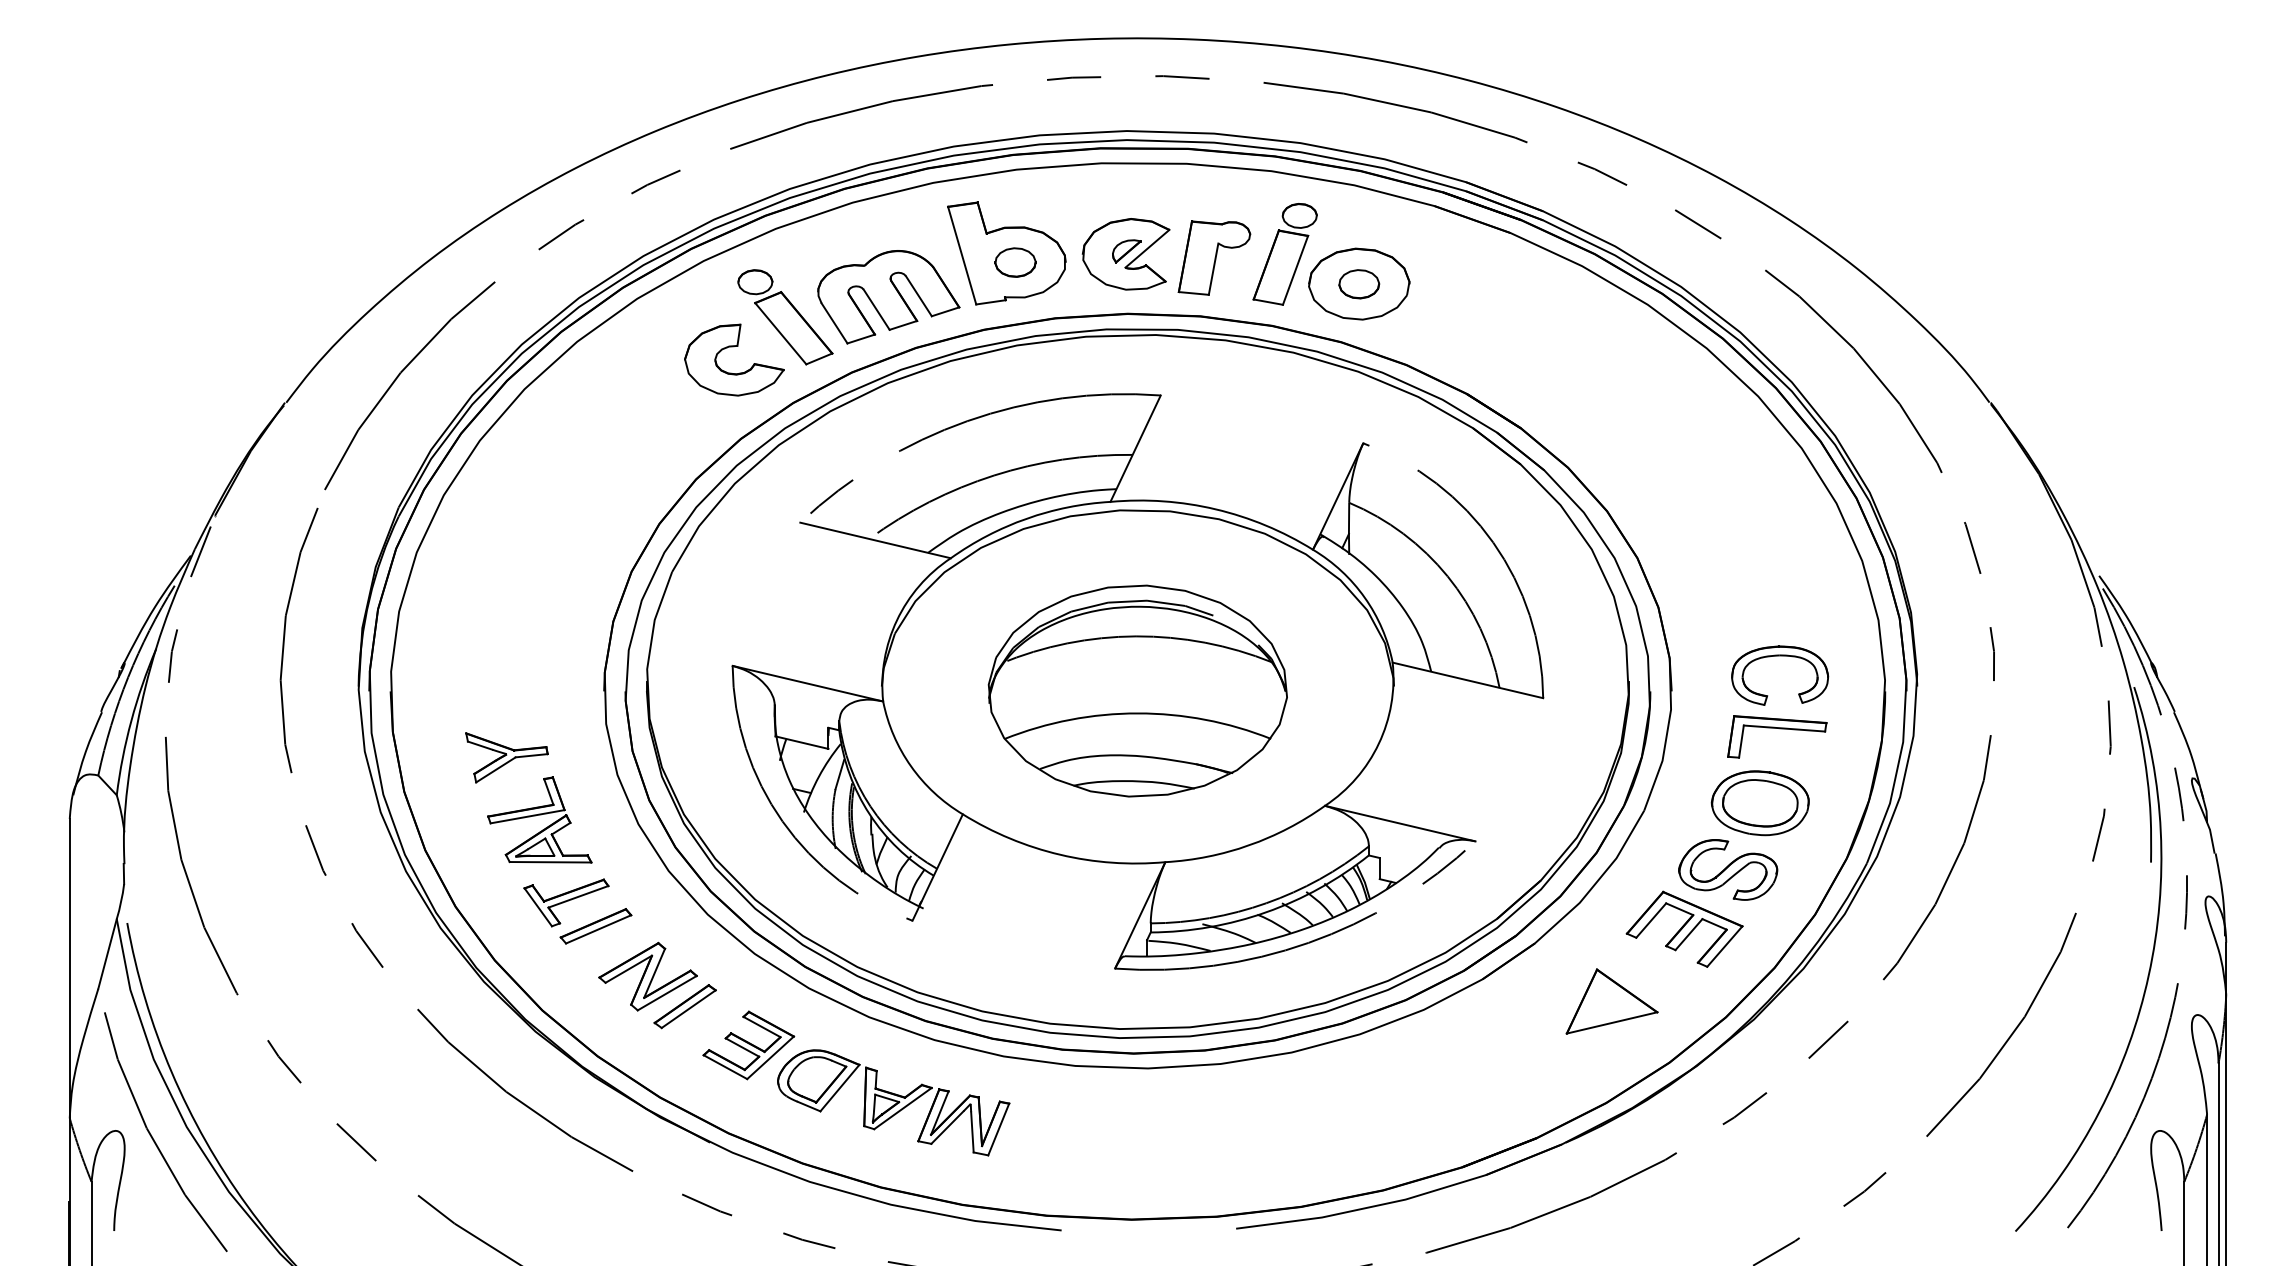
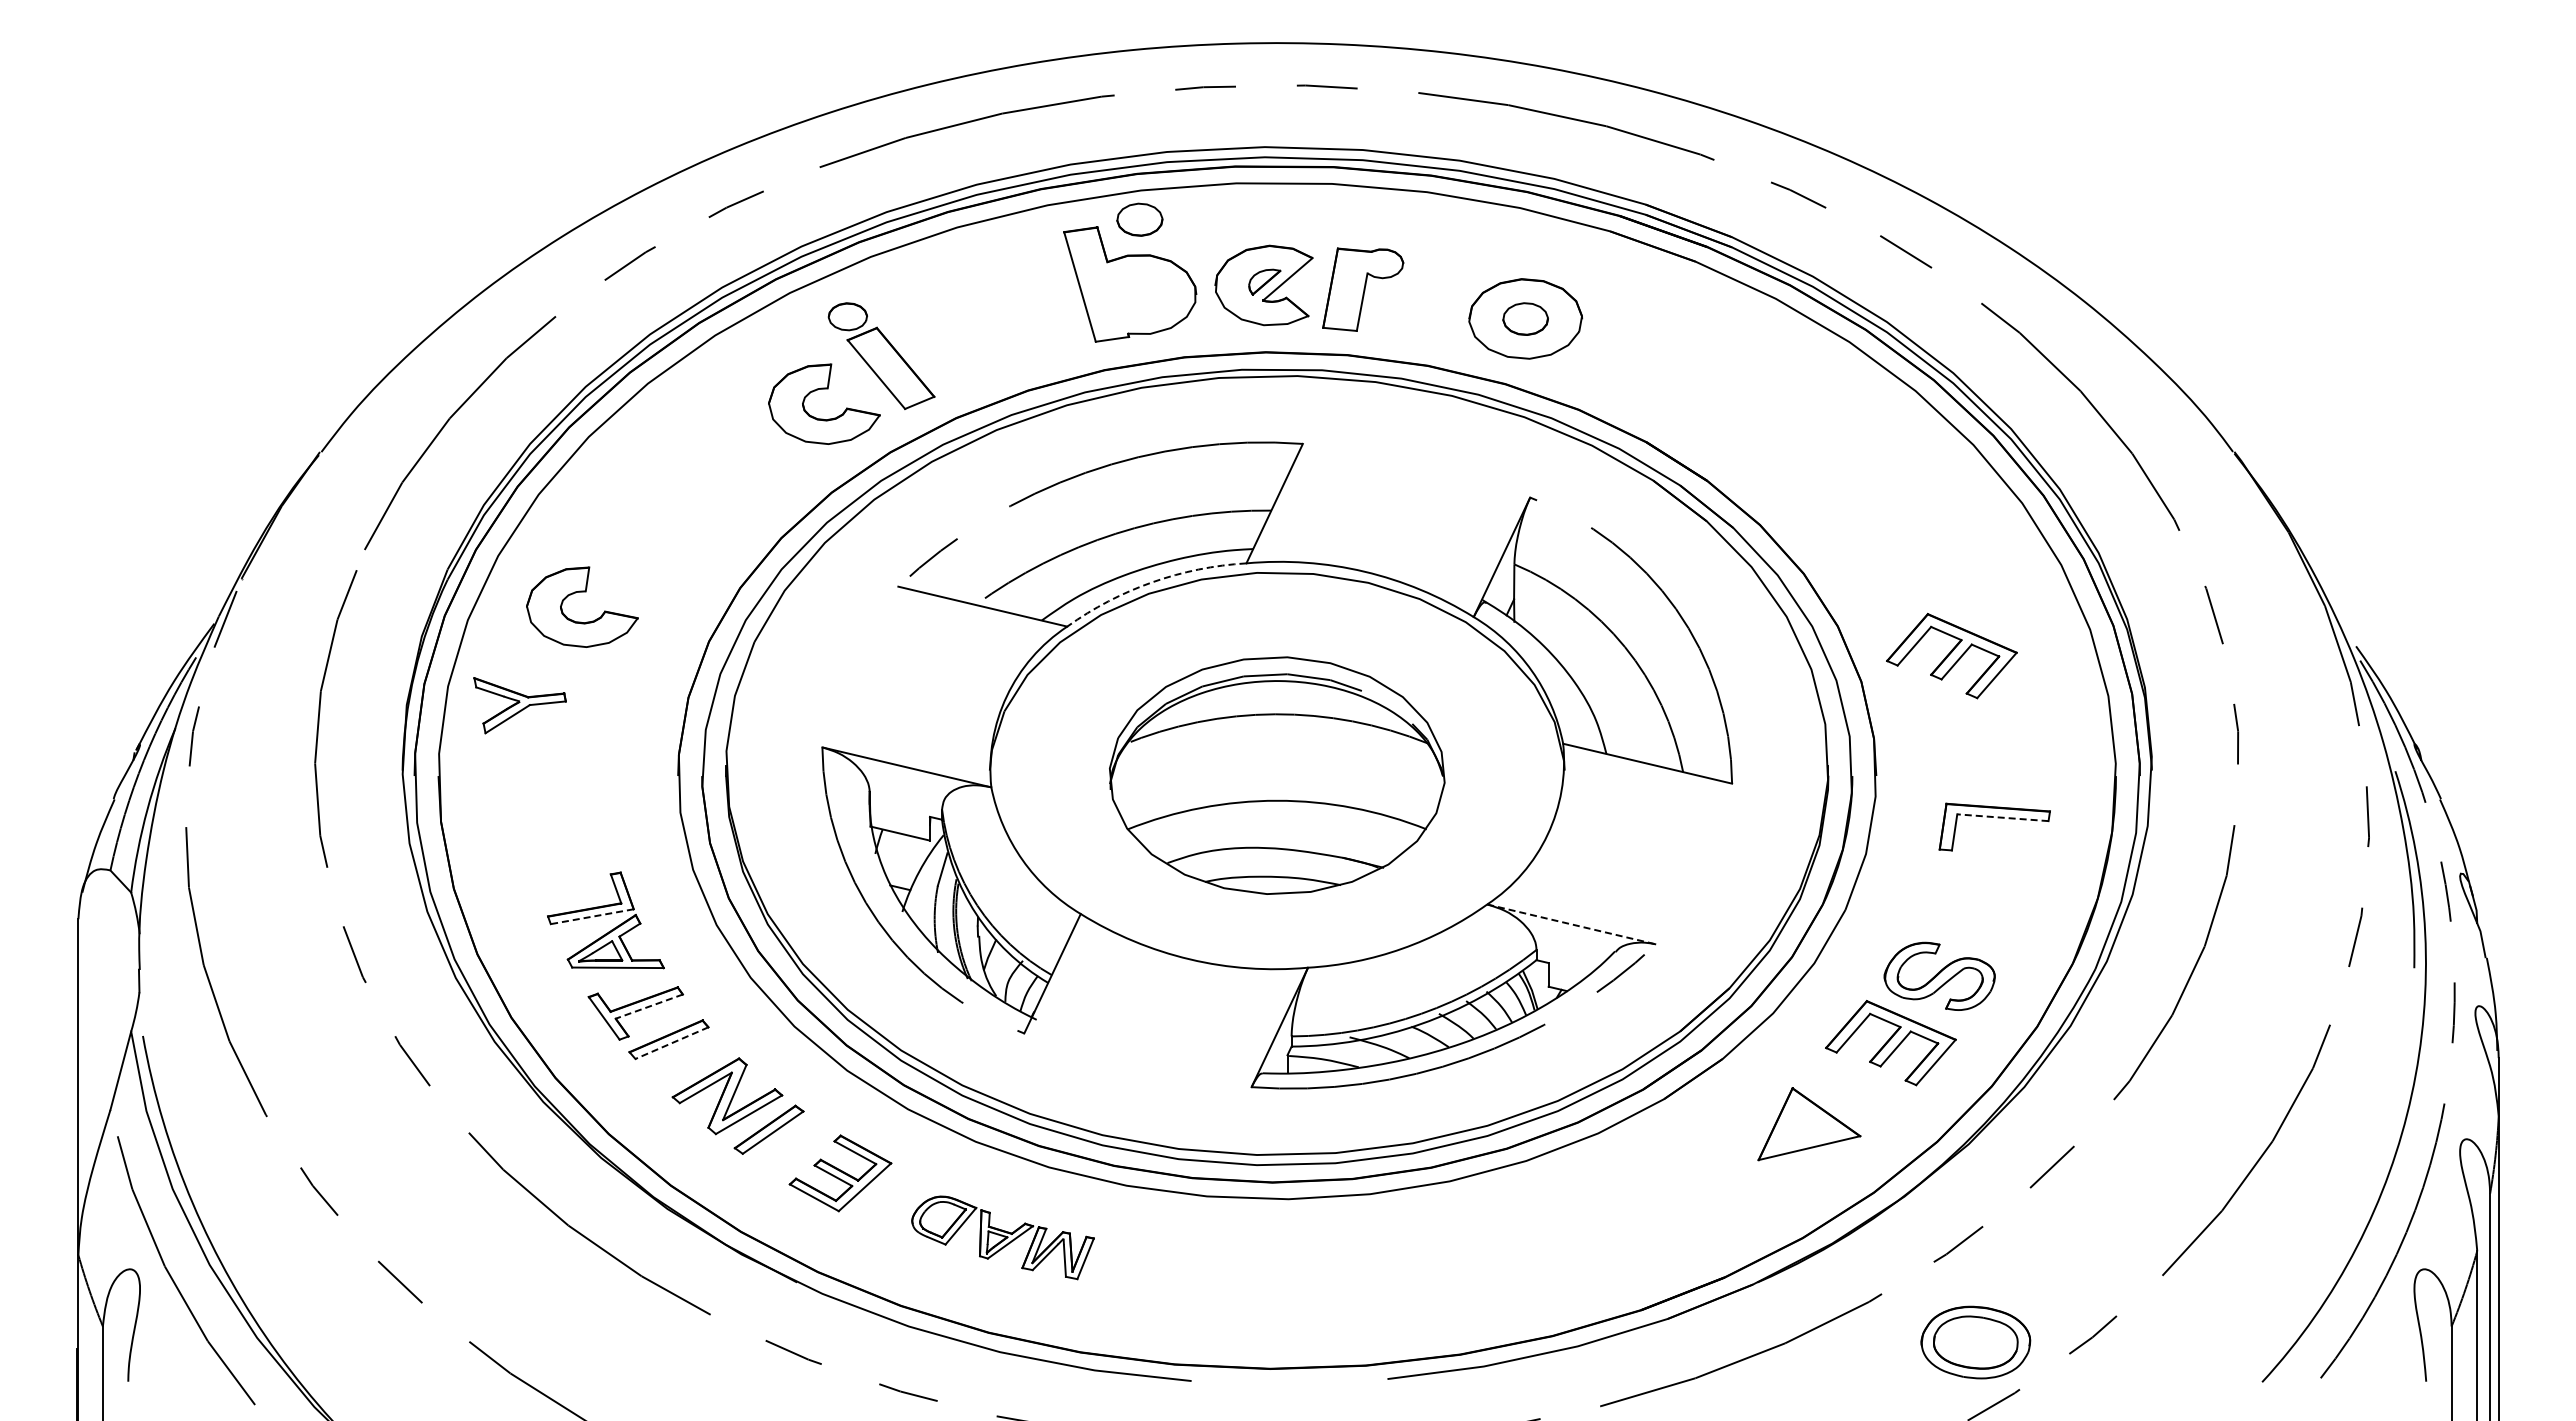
part: (1285, 254) -> (1442, 285), removed
part: (1015, 262) -> (1139, 219), moved
part: (888, 297) -> (997, 333), removed
arc: (1026, 518) -> (1152, 582), solid -> dashed
part: (518, 527) -> (582, 592), added
part: (1738, 584) -> (1951, 656), added
part: (1779, 656) -> (1997, 736), removed
line: (1784, 728) -> (2002, 817), solid -> dashed
part: (506, 757) -> (519, 705), moved
part: (1760, 803) -> (1975, 1342), moved
line: (526, 816) -> (591, 916), solid -> dashed
line: (1400, 823) -> (1571, 924), solid -> dashed
line: (578, 896) -> (649, 1006), solid -> dashed
line: (599, 929) -> (672, 1043), solid -> dashed
part: (893, 1102) -> (1002, 1237), size x0.7

